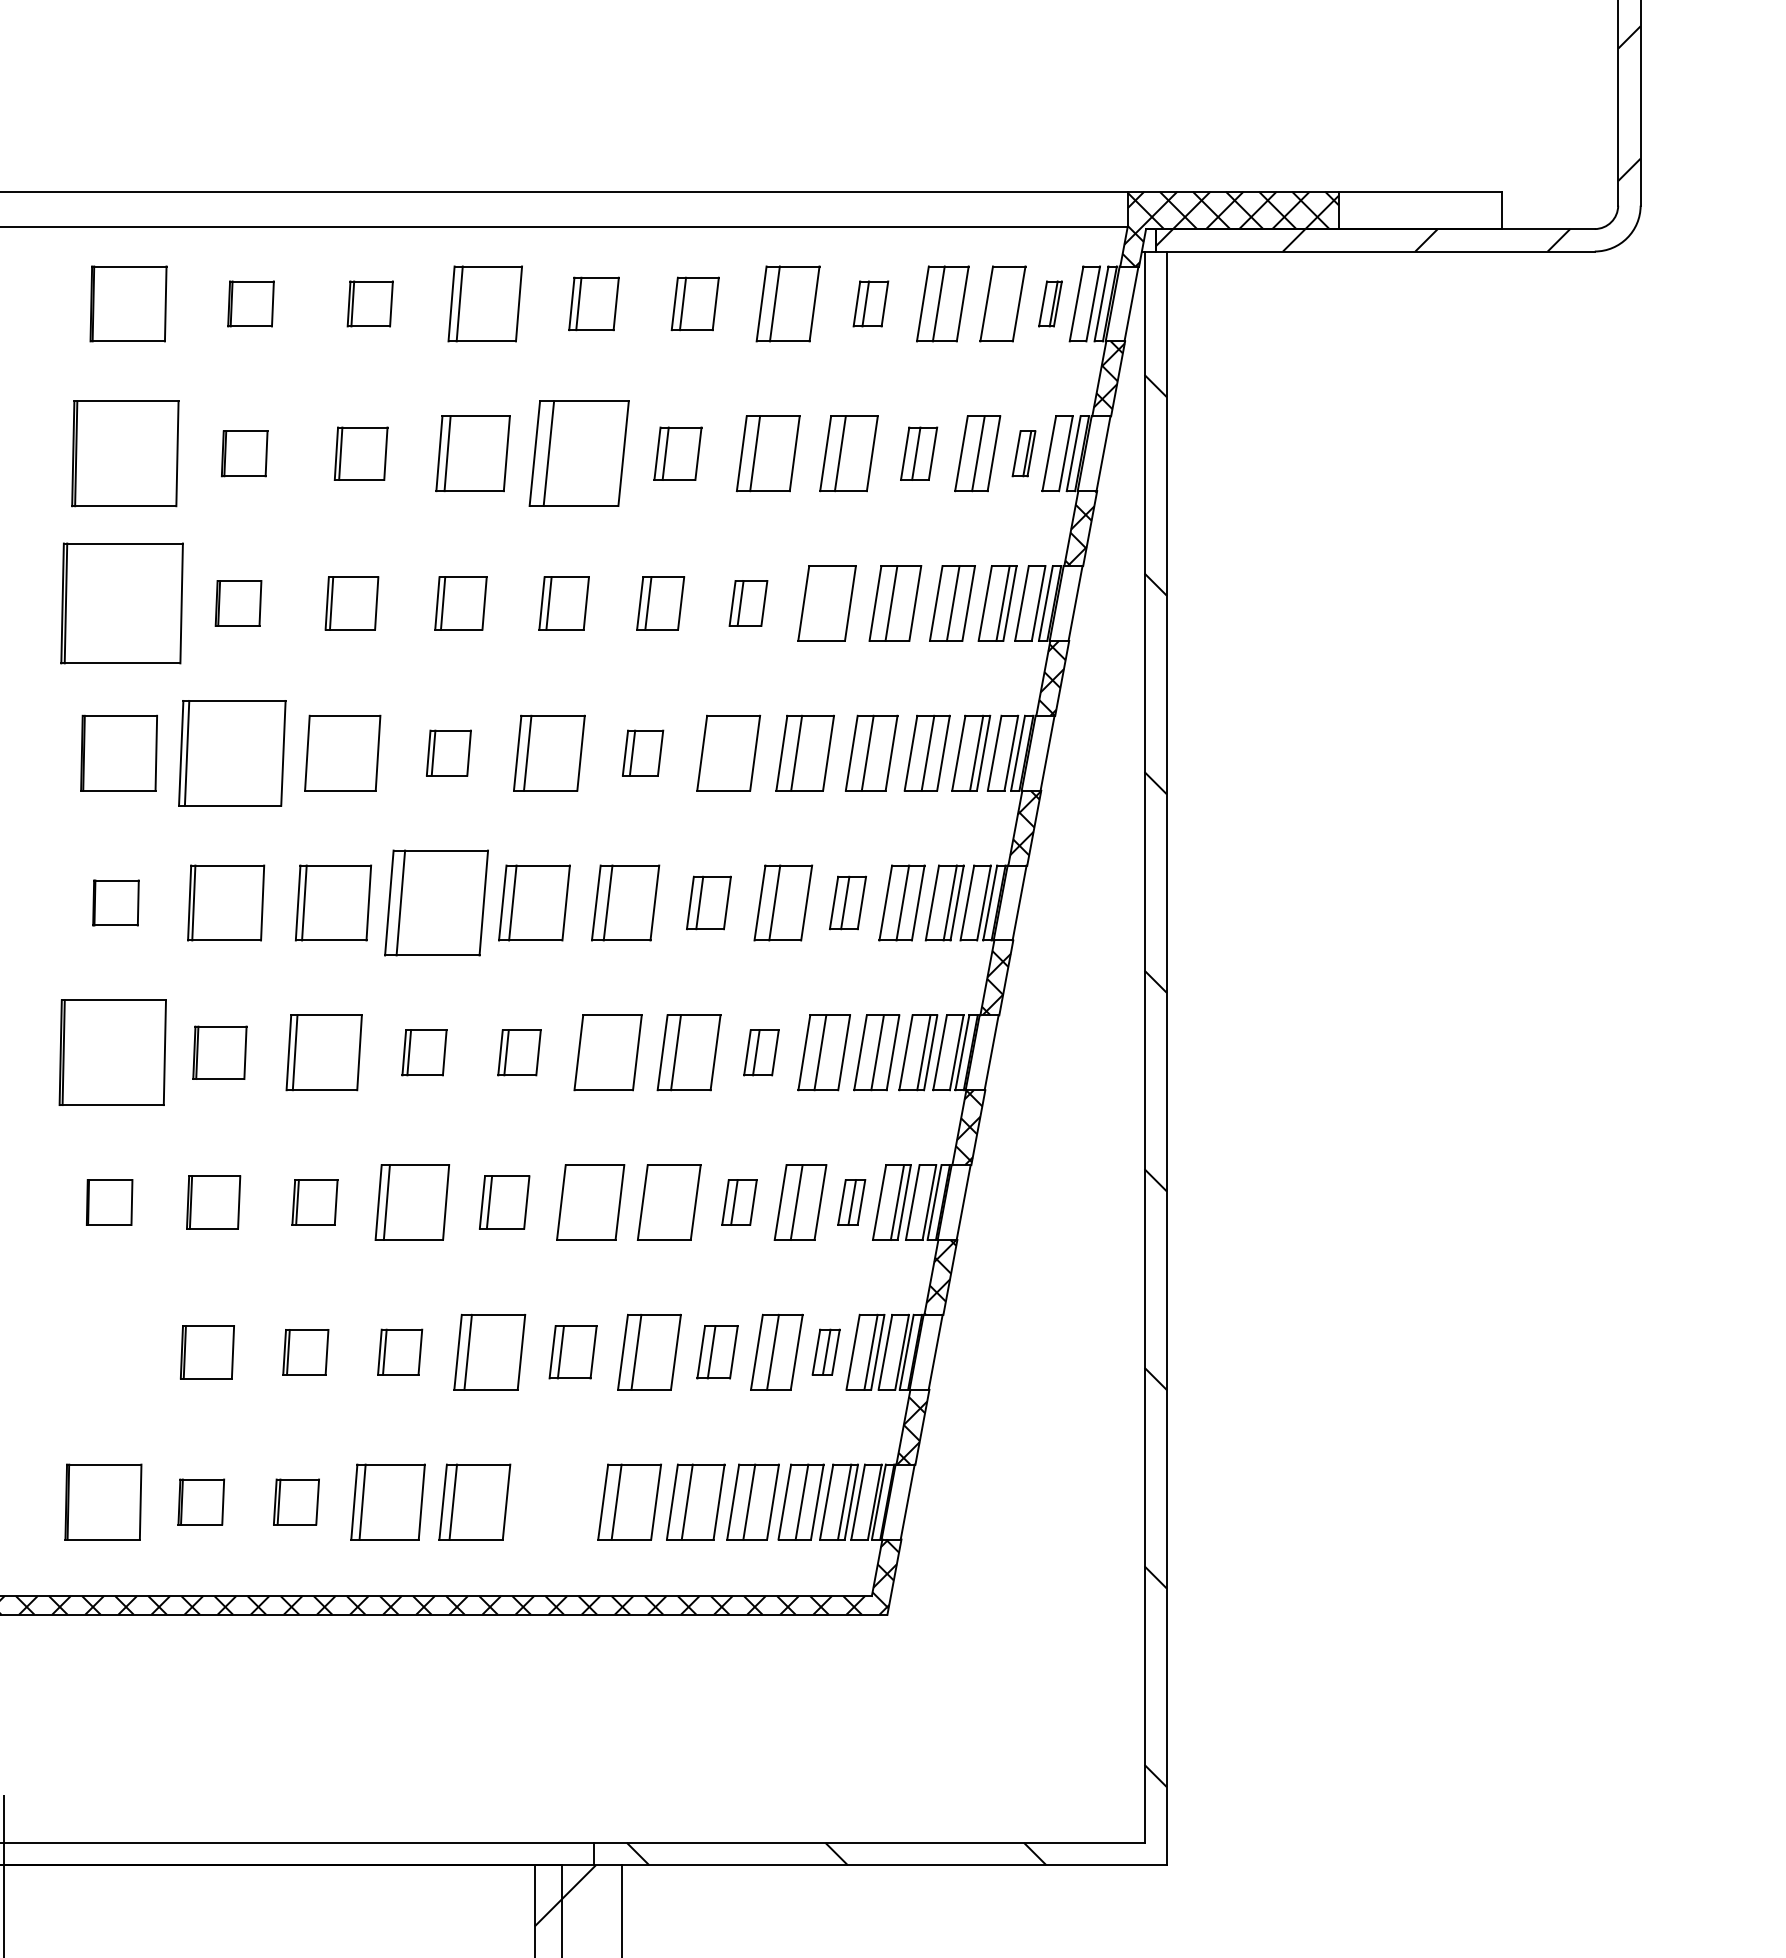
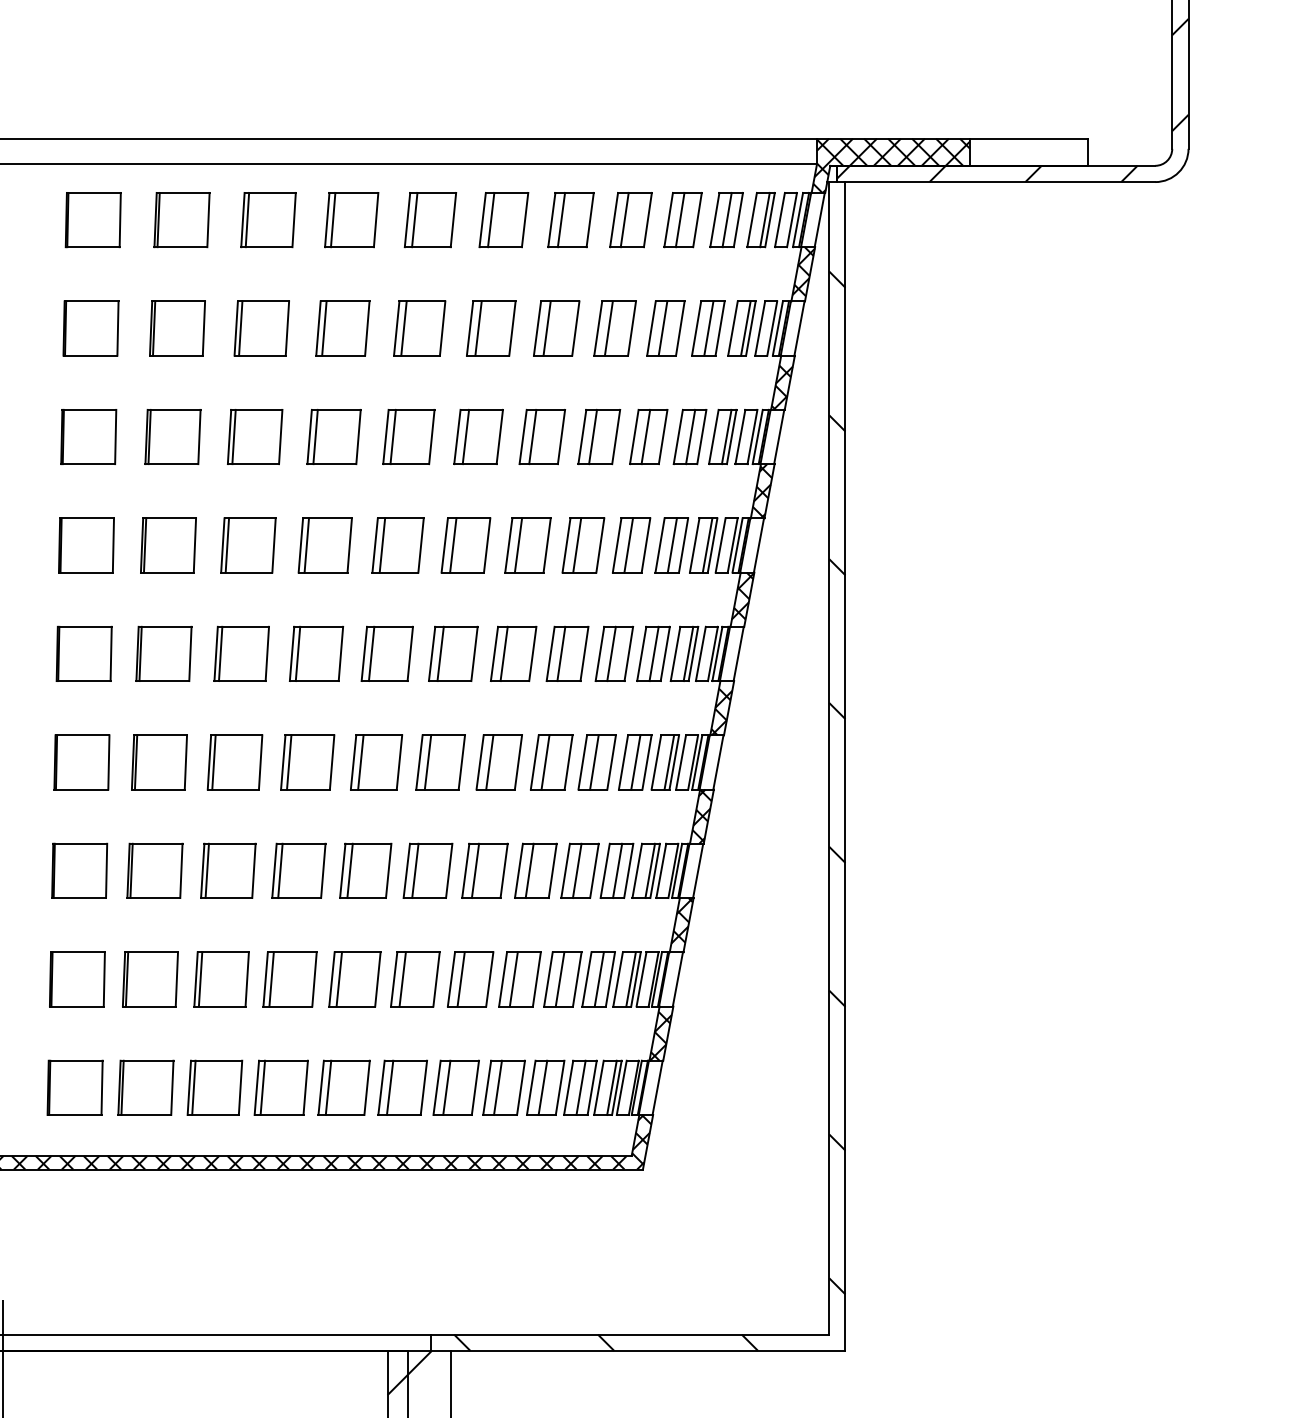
part: (250, 303) -> (181, 219), size x1.67
part: (369, 303) -> (267, 219), size x1.67
part: (593, 303) -> (430, 219), size x1.43
part: (694, 303) -> (503, 219), size x1.43
part: (870, 303) -> (630, 219), size x1.67
line: (1003, 303) -> (727, 219), added
part: (1050, 303) -> (761, 219), size x1.67
part: (125, 453) -> (91, 328), size x0.71
part: (244, 453) -> (177, 328), size x1.67
part: (360, 453) -> (261, 328), size x1.43
part: (578, 453) -> (419, 328), size x0.71
part: (677, 453) -> (490, 328), size x1.43
part: (918, 453) -> (665, 328), size x1.43
part: (1023, 453) -> (741, 328), size x1.67
part: (122, 603) -> (88, 437), size x0.62
part: (238, 603) -> (172, 437), size x1.67
part: (351, 603) -> (254, 437), size x1.43
part: (460, 603) -> (333, 437), size x1.43
part: (563, 603) -> (408, 437), size x1.43
part: (660, 603) -> (478, 437), size x1.43
part: (748, 603) -> (542, 437), size x1.67
line: (818, 603) -> (593, 437), added
part: (232, 752) -> (168, 544), size x0.71
line: (313, 752) -> (227, 544), added
part: (448, 752) -> (325, 544), size x1.67
part: (642, 752) -> (465, 544), size x1.67
line: (715, 752) -> (518, 544), added
part: (115, 902) -> (83, 653), size x1.67
part: (436, 902) -> (316, 653), size x0.71
part: (708, 902) -> (513, 653), size x1.43
part: (847, 902) -> (614, 653), size x1.43
part: (112, 1052) -> (81, 762), size x0.71
part: (219, 1052) -> (159, 762), size x1.43
part: (424, 1052) -> (307, 762), size x1.67
part: (519, 1052) -> (376, 762), size x1.67
line: (590, 1052) -> (427, 762), added
part: (761, 1052) -> (551, 762), size x1.67
part: (109, 1202) -> (79, 870), size x1.67
part: (213, 1202) -> (154, 870), size x1.43
part: (314, 1202) -> (227, 870), size x1.67
part: (504, 1202) -> (365, 870), size x1.43
line: (572, 1202) -> (414, 870), added
line: (656, 1202) -> (475, 870), added
part: (739, 1202) -> (535, 870), size x1.67
part: (851, 1202) -> (616, 870), size x1.67
part: (399, 1351) -> (289, 978), size x1.67
part: (572, 1351) -> (414, 978), size x1.43
part: (717, 1351) -> (519, 978), size x1.43
part: (825, 1351) -> (598, 978), size x1.67
part: (106, 1352) -> (77, 979), added
part: (207, 1352) -> (150, 979), size x1.43
part: (305, 1352) -> (221, 979), size x1.67
part: (201, 1501) -> (146, 1087), size x1.67
part: (296, 1501) -> (214, 1087), size x1.67
part: (555, 1501) -> (402, 1087), added

